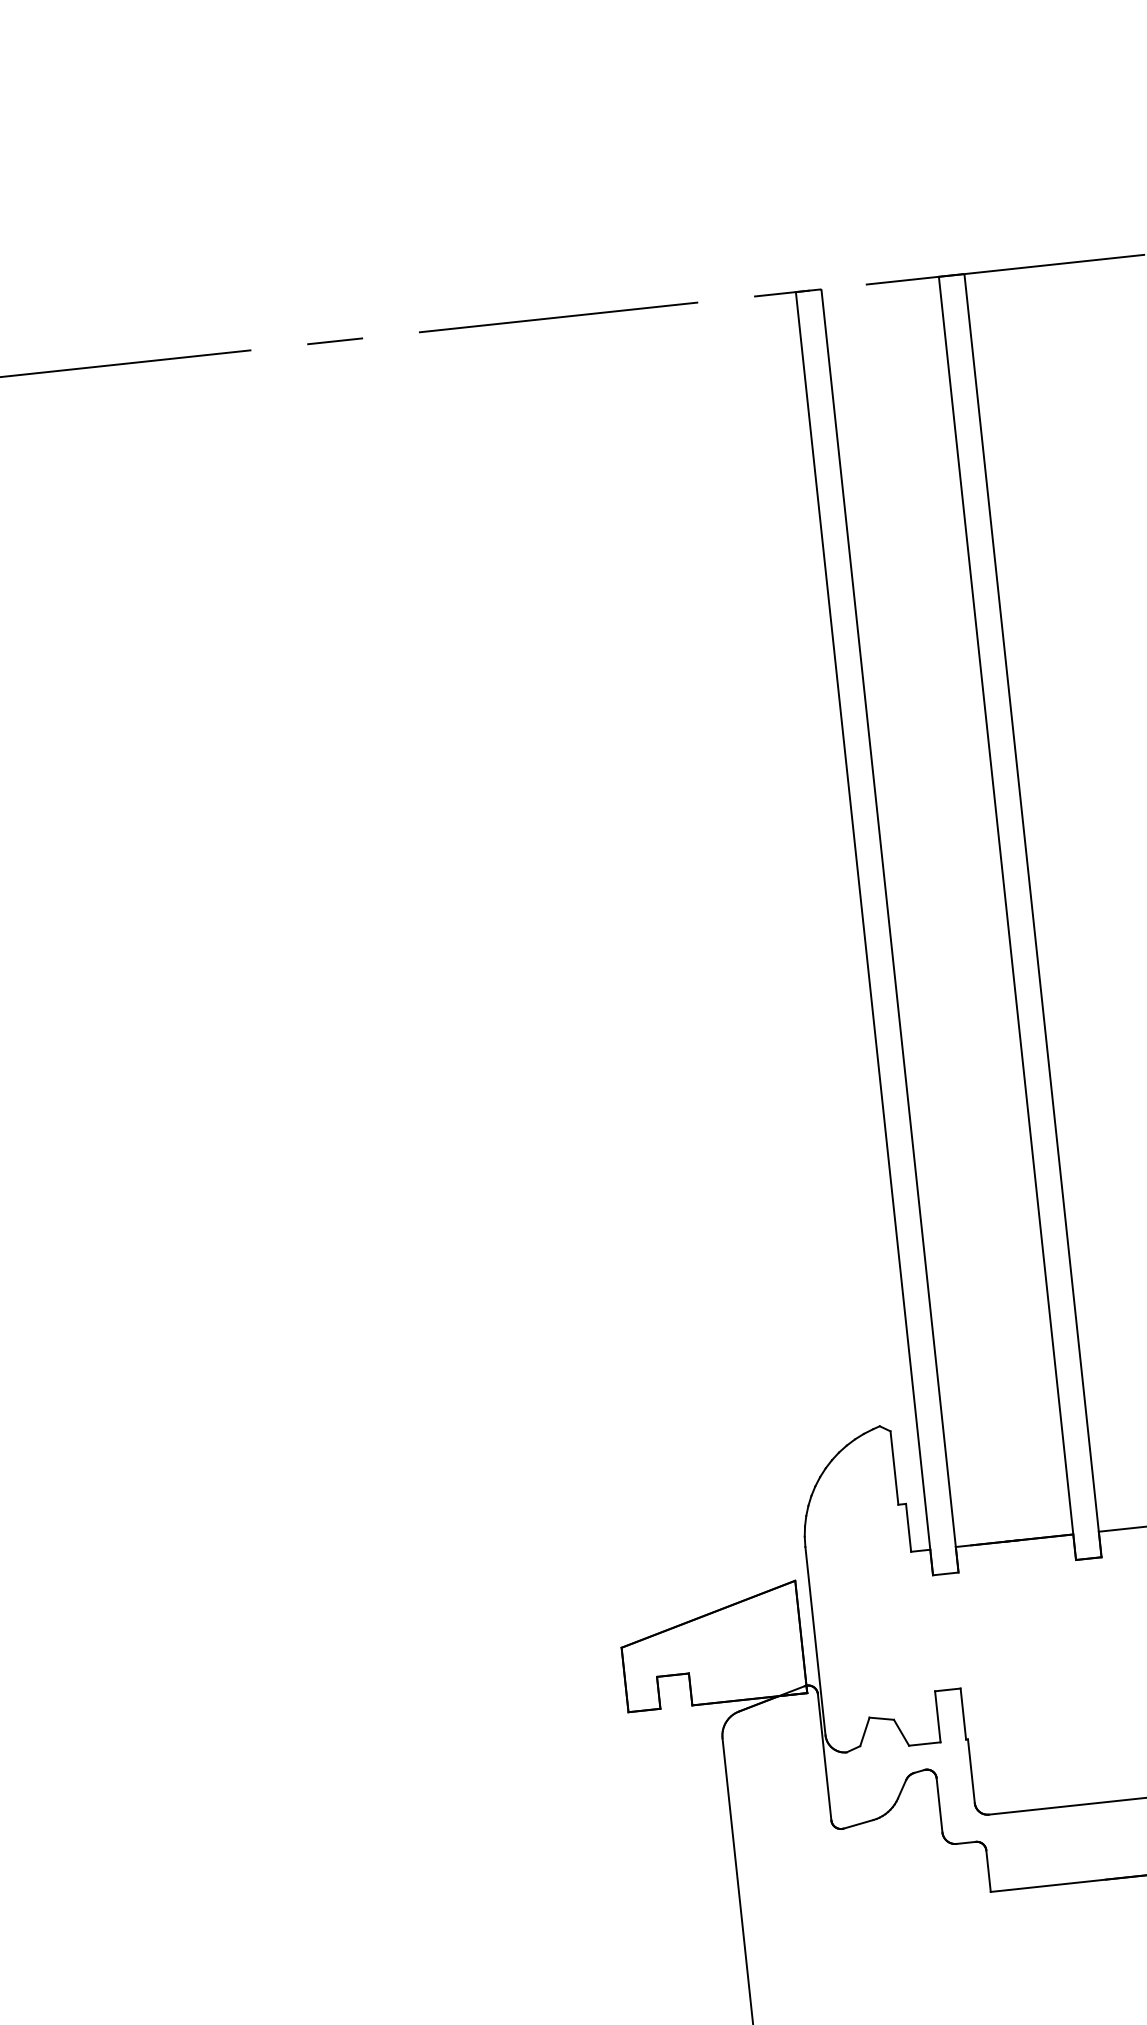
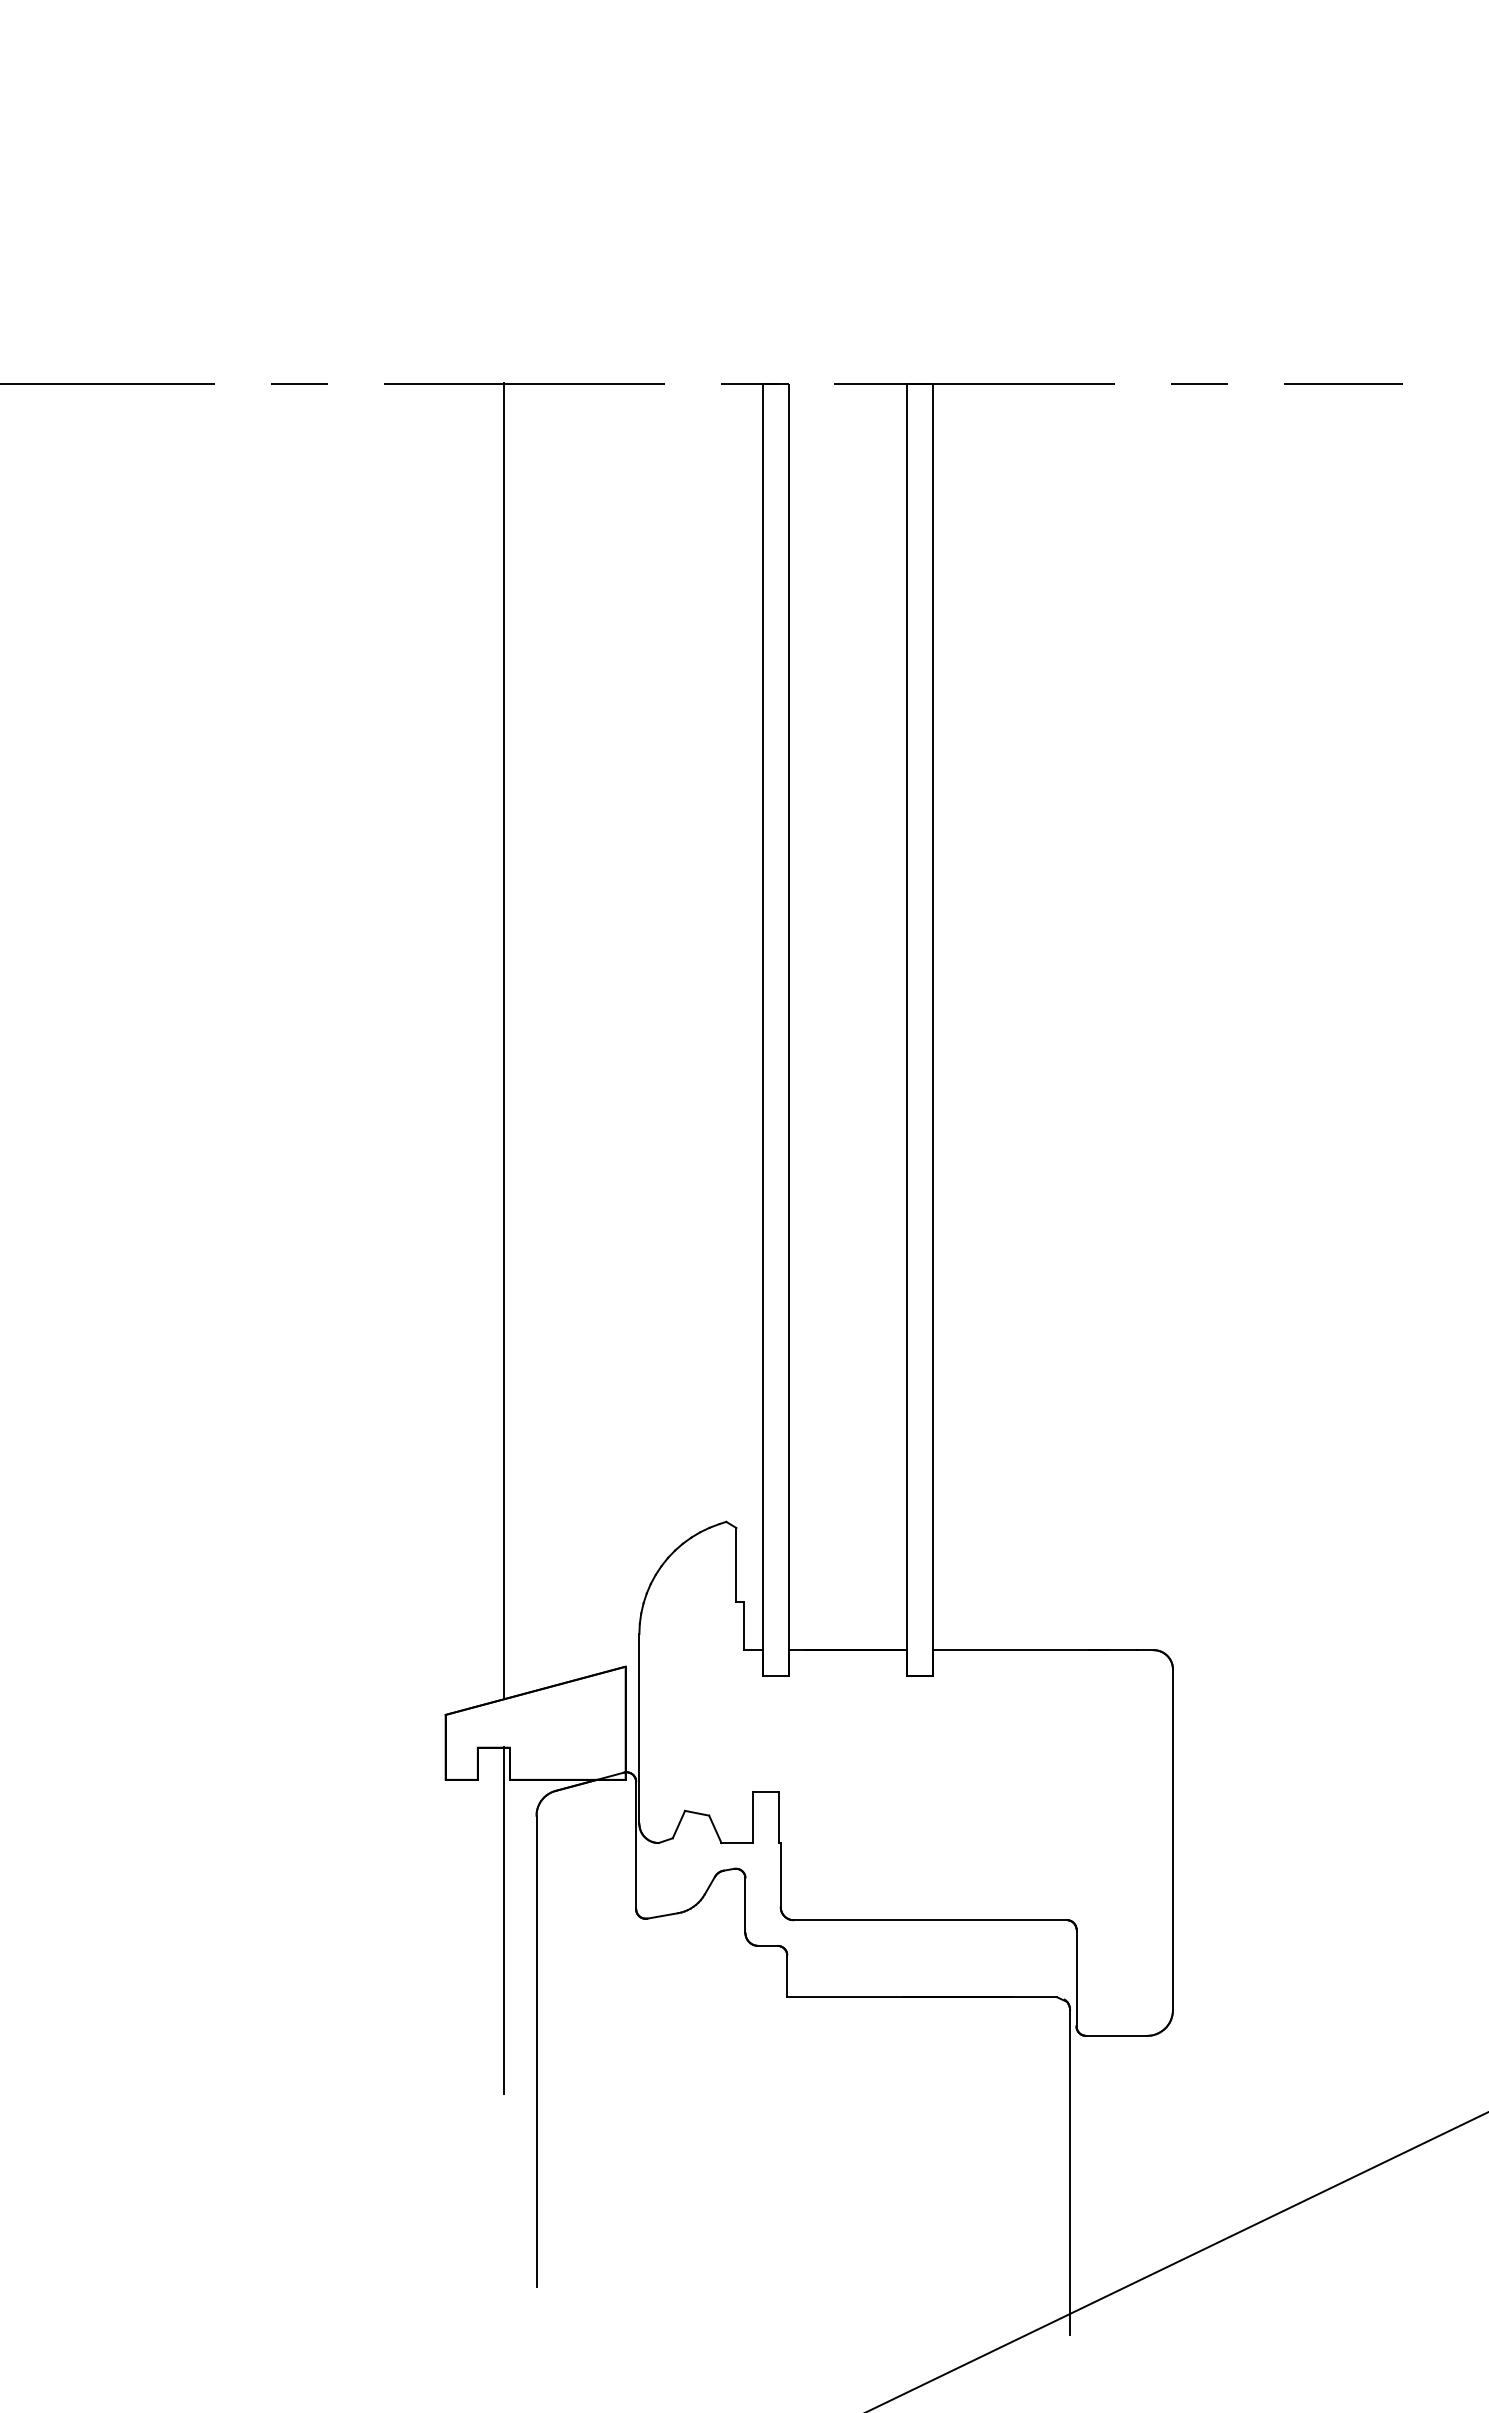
line: (608, 971) -> (504, 1040), added
line: (701, 1845) -> (504, 1920), added

